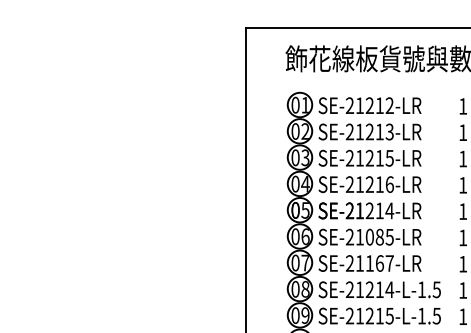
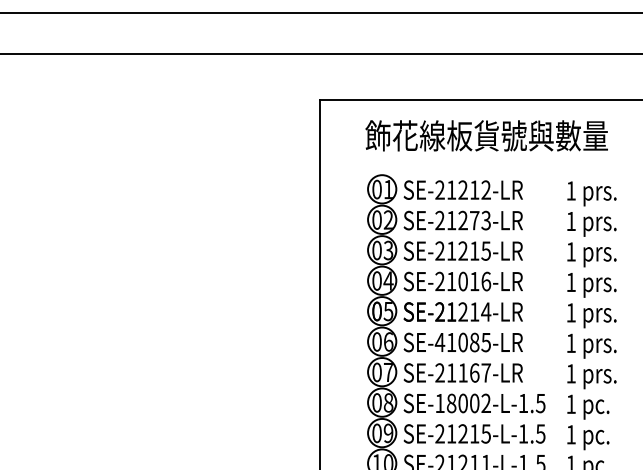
text: (379, 131) -> (474, 220), SE-21213-LR -> SE-21273-LR
text: (369, 184) -> (462, 281), SE-21216-LR -> SE-21016-LR
text: (349, 236) -> (439, 341), SE-21085-LR -> SE-41085-LR
text: (370, 289) -> (463, 403), SE-21214-L-1.5 -> SE-18002-L-1.5

